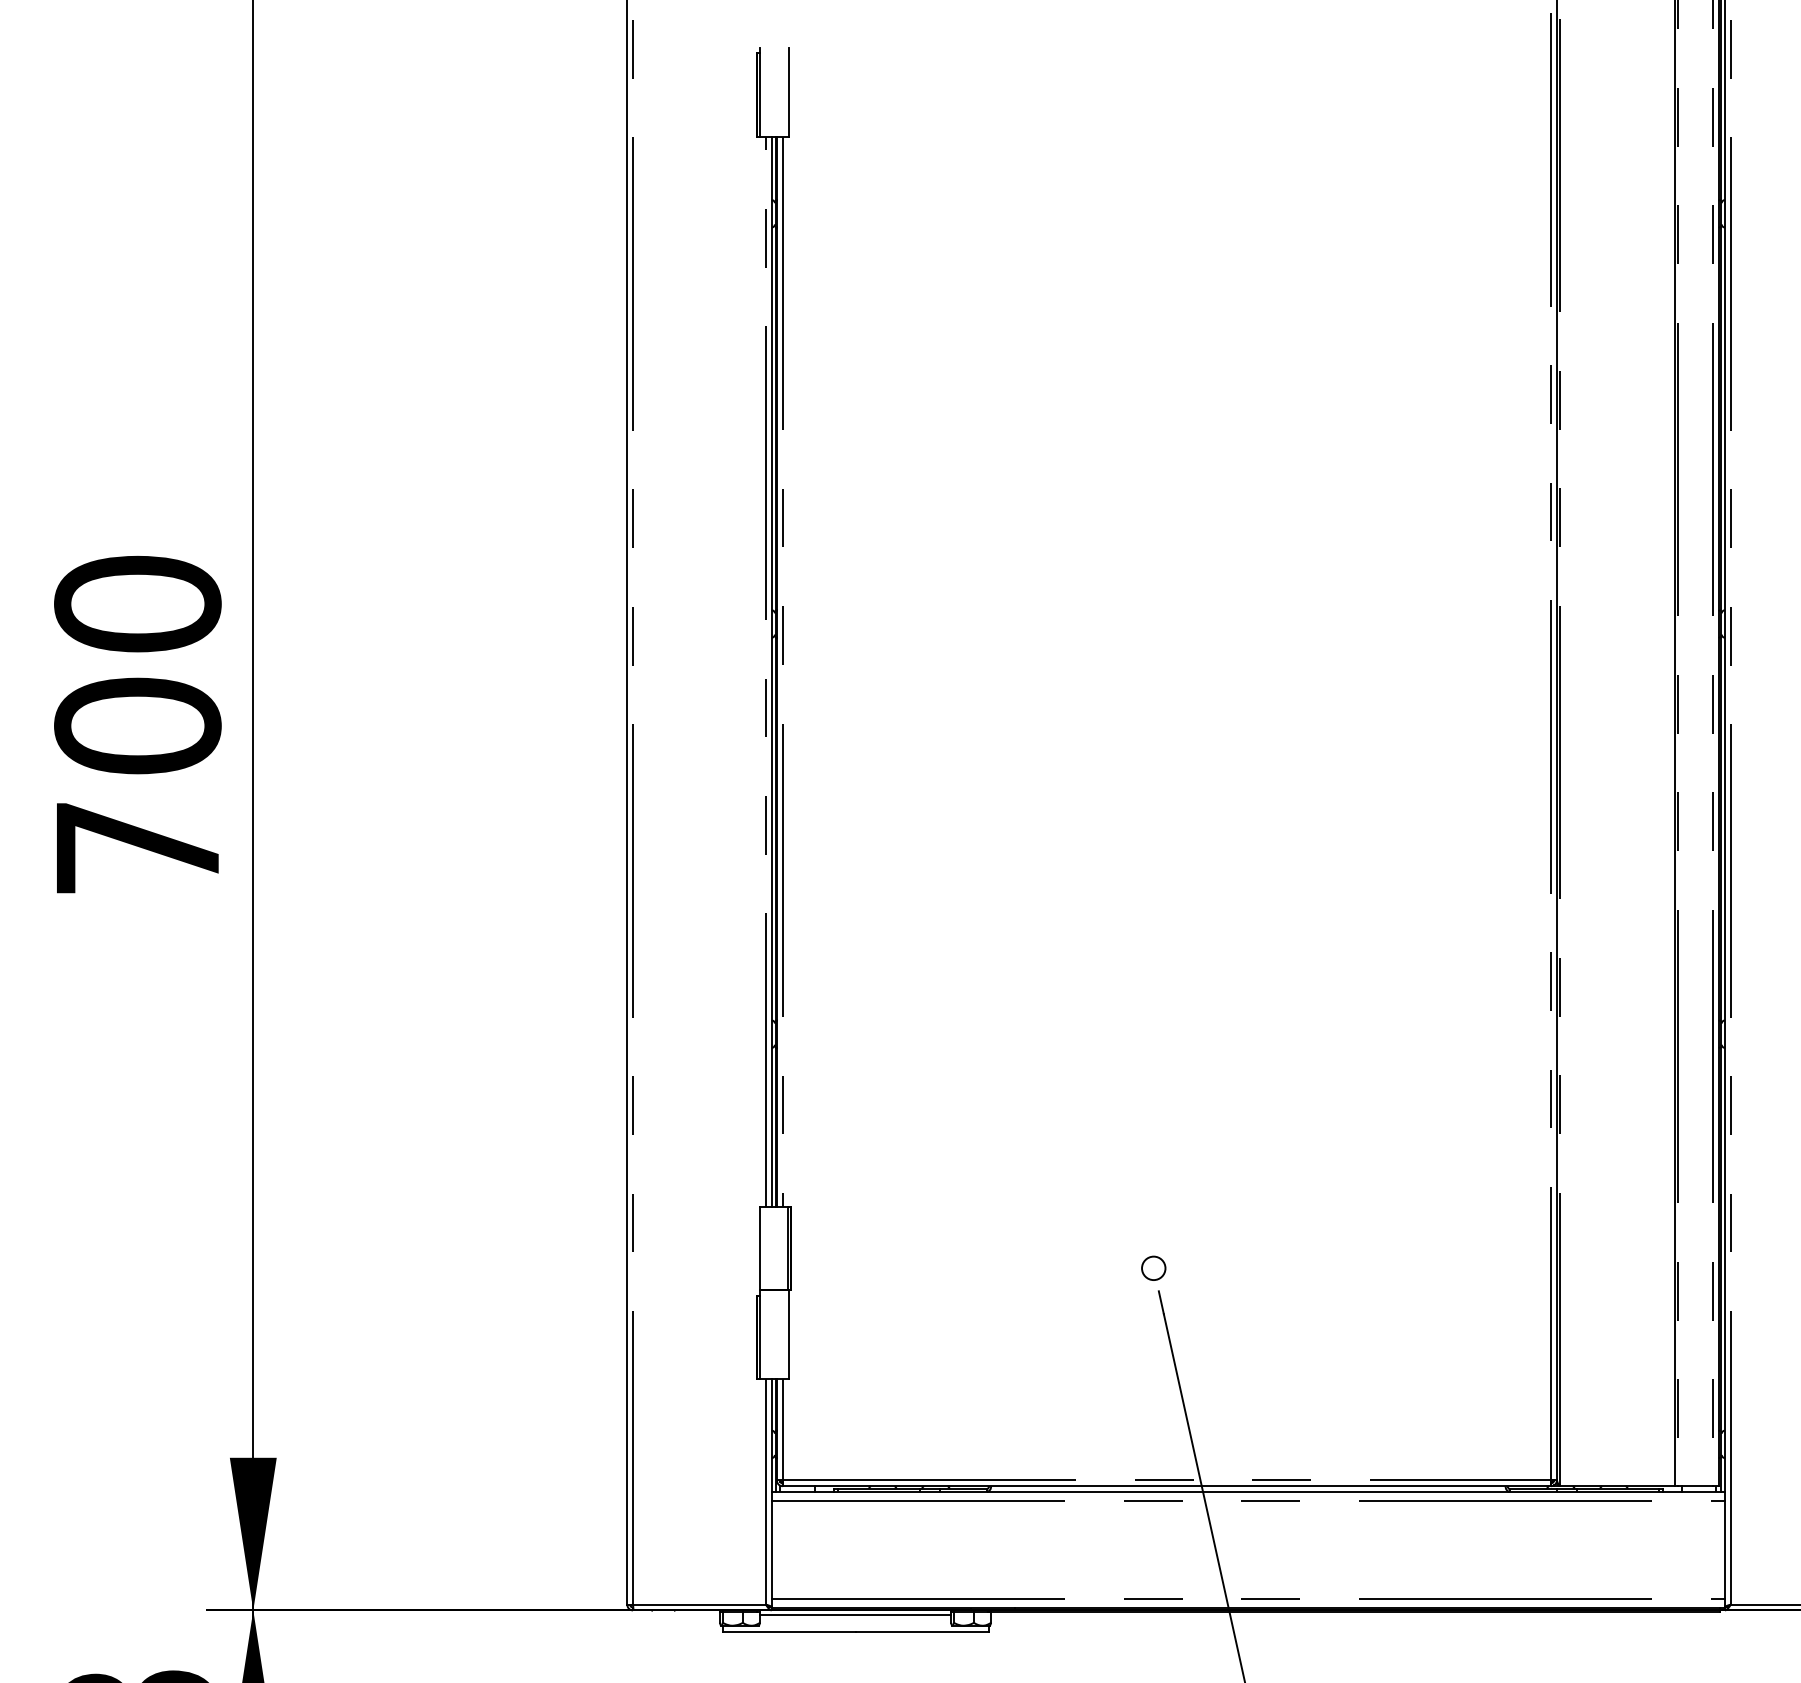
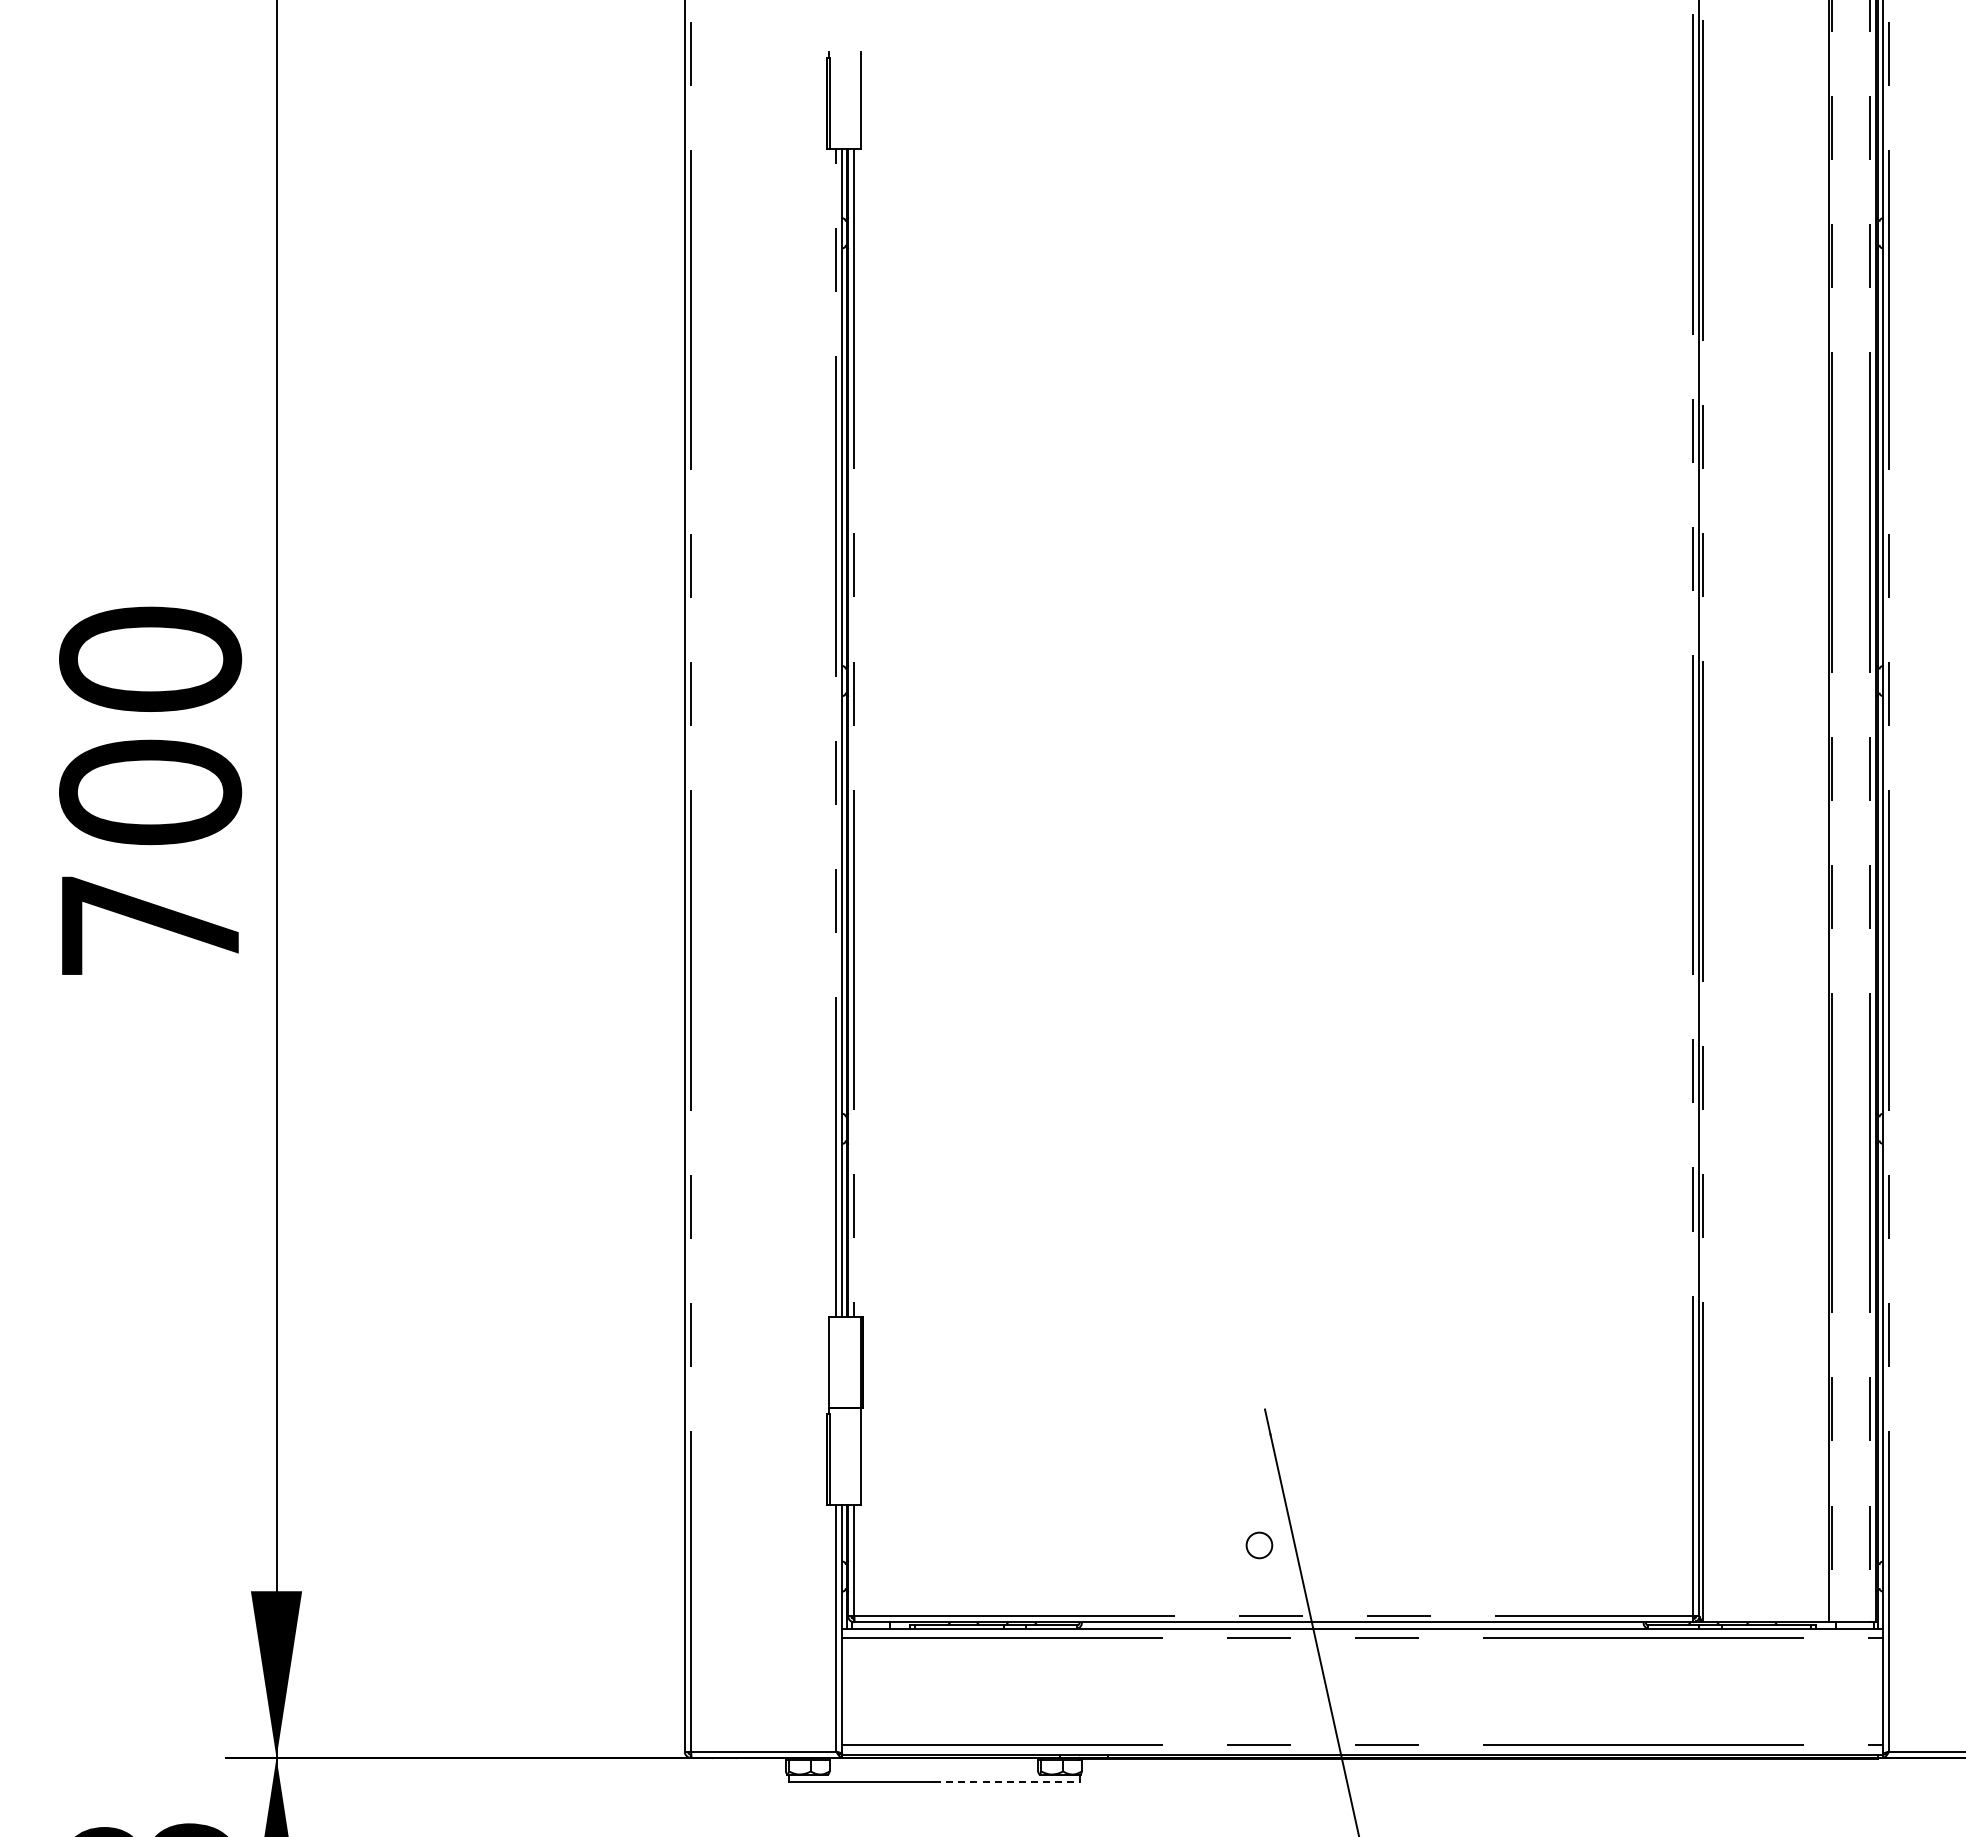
circle: (1153, 1268) -> (1259, 1545), moved
line: (855, 1614) -> (933, 1762), removed
line: (922, 1632) -> (1007, 1781), solid -> dashed

